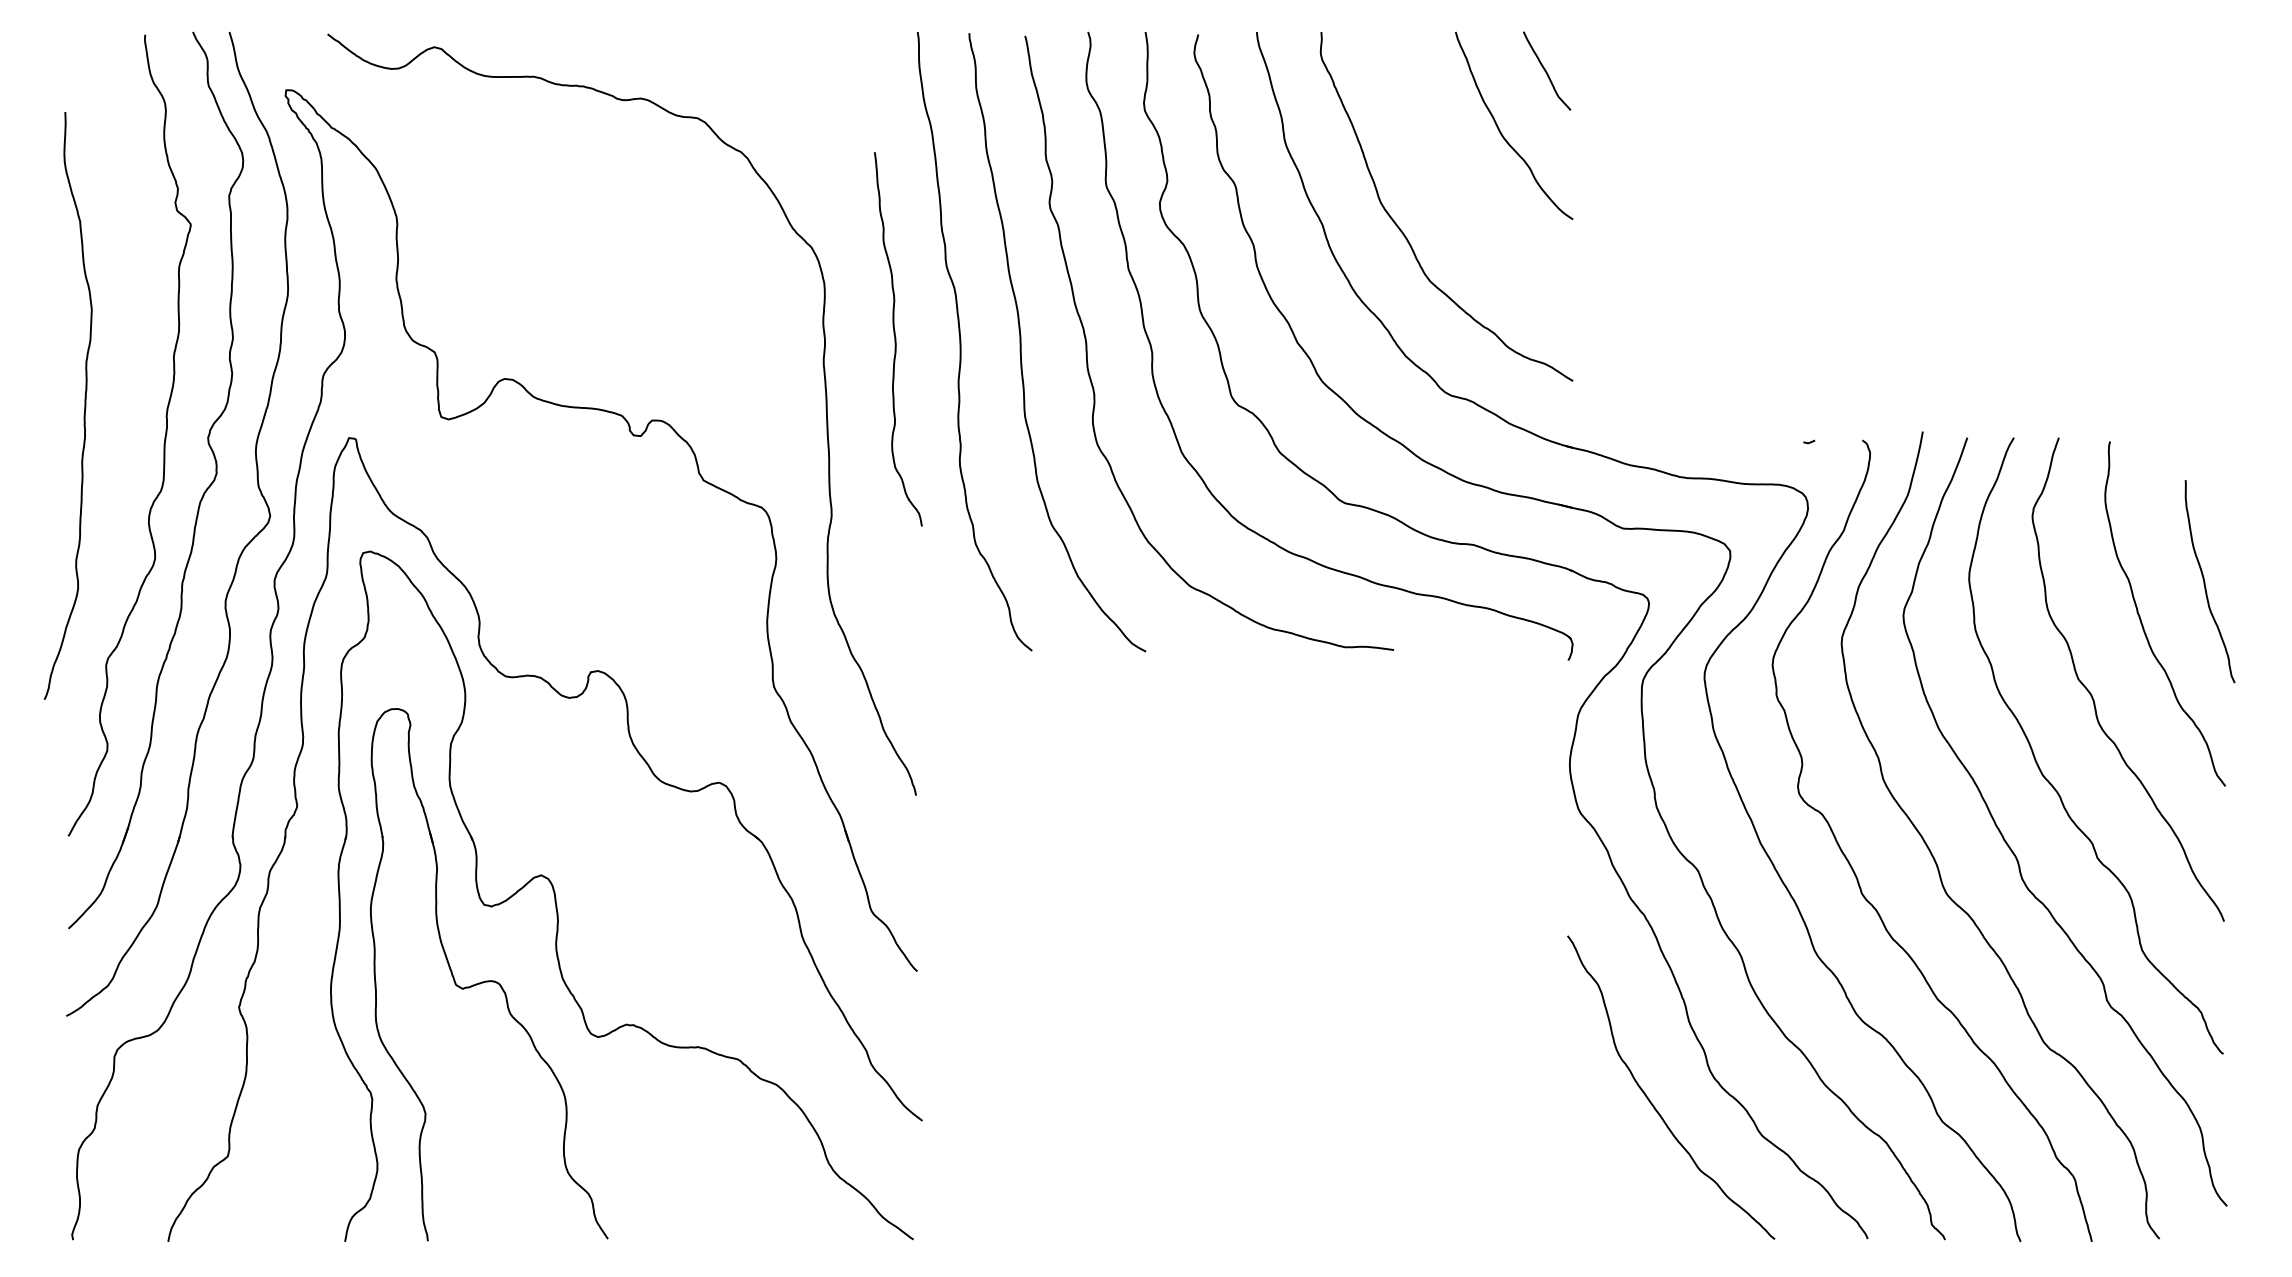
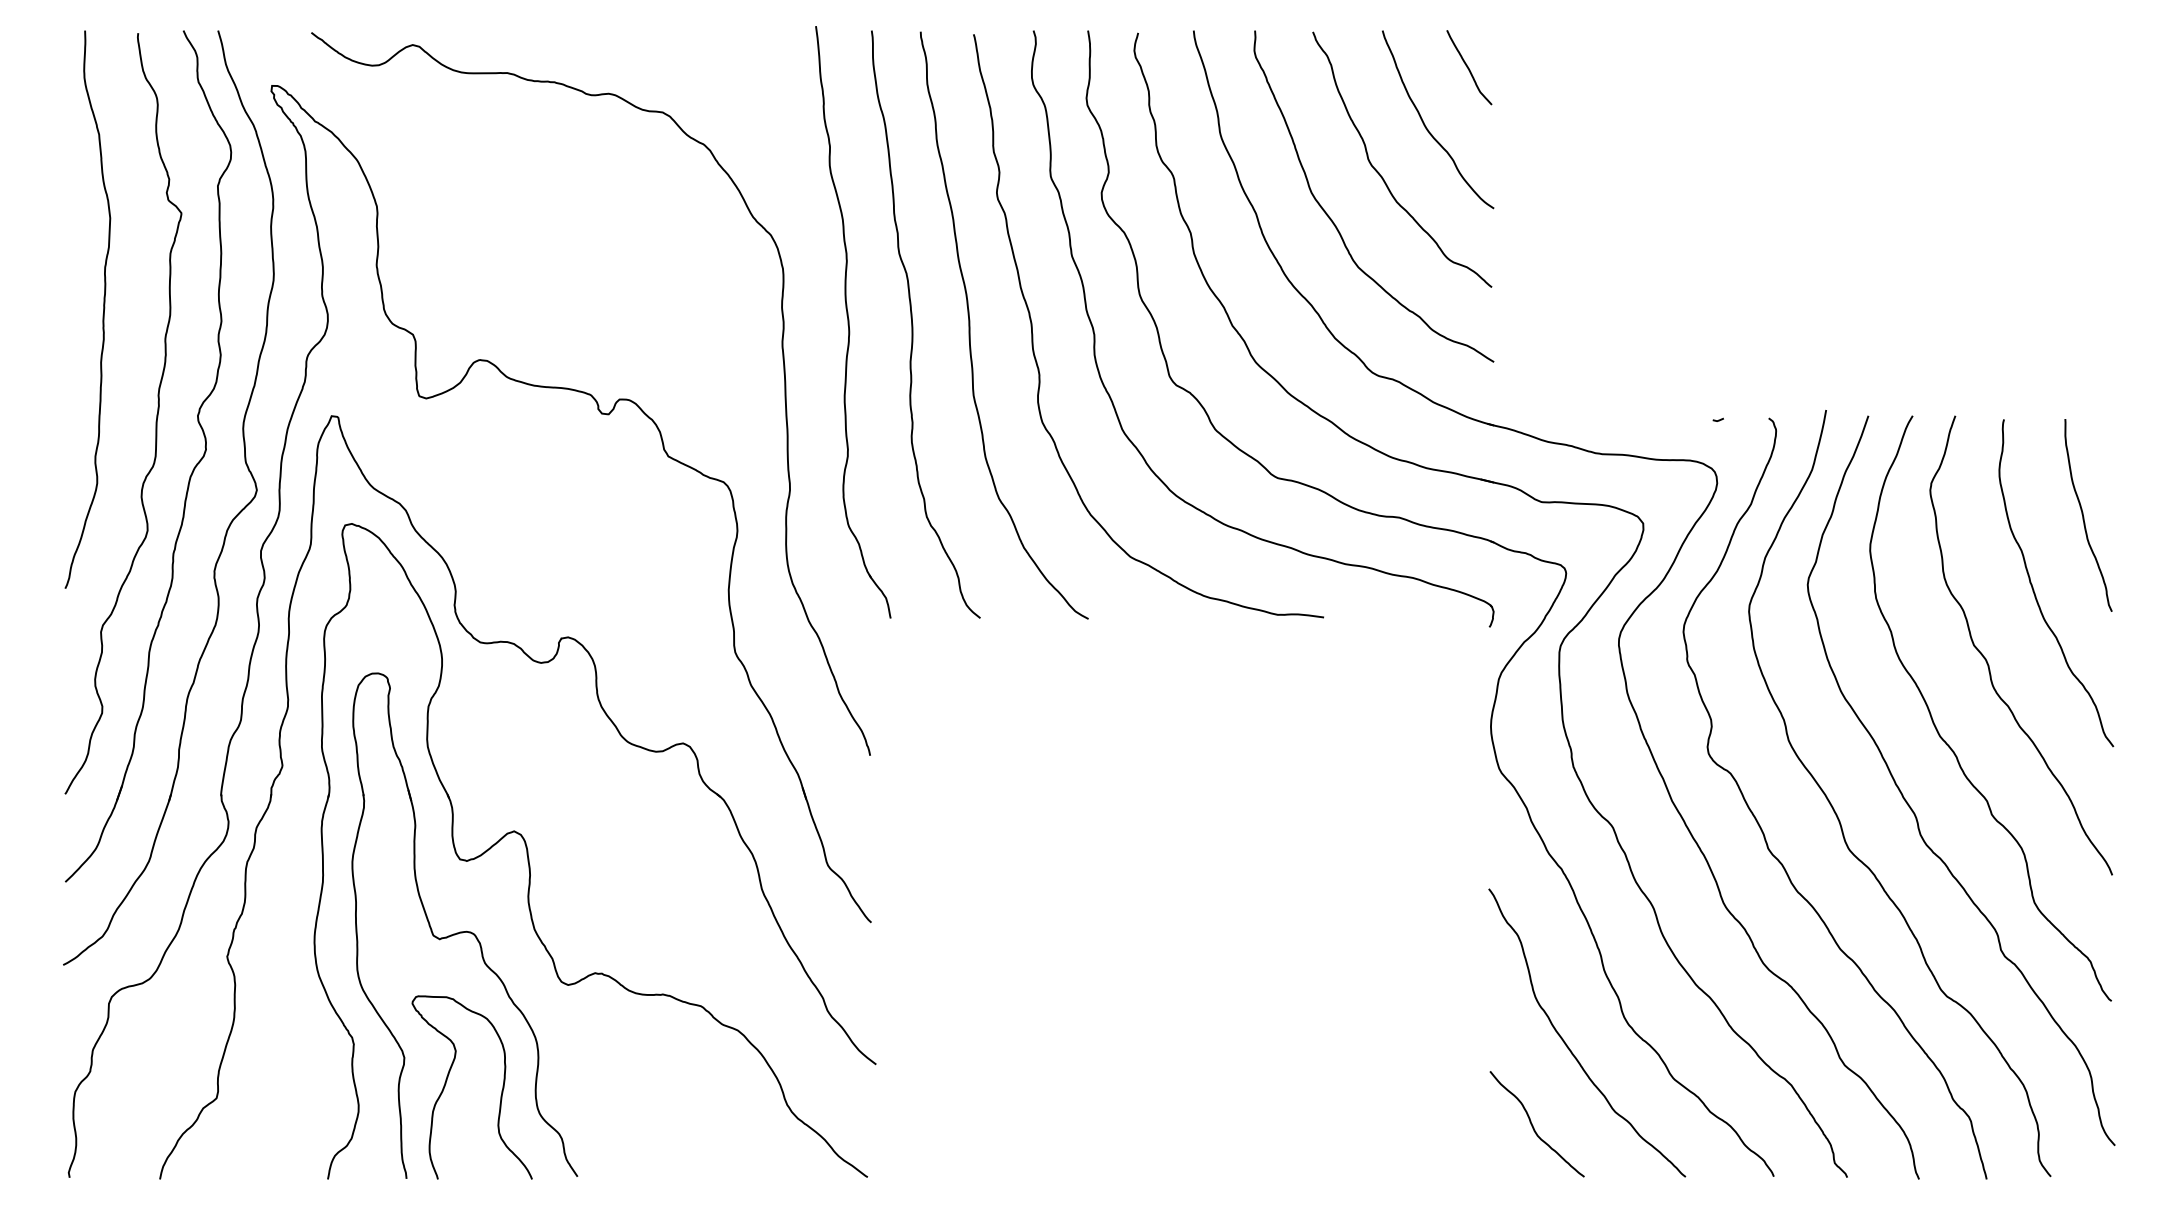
curve: (1455, 185) -> (1382, 176), added
part: (898, 339) -> (853, 322), size x1.67
curve: (84, 405) -> (103, 309), moved
curve: (2205, 581) -> (2084, 515), moved
curve: (471, 1136) -> (447, 1079), added
curve: (1614, 1185) -> (1533, 1125), added

